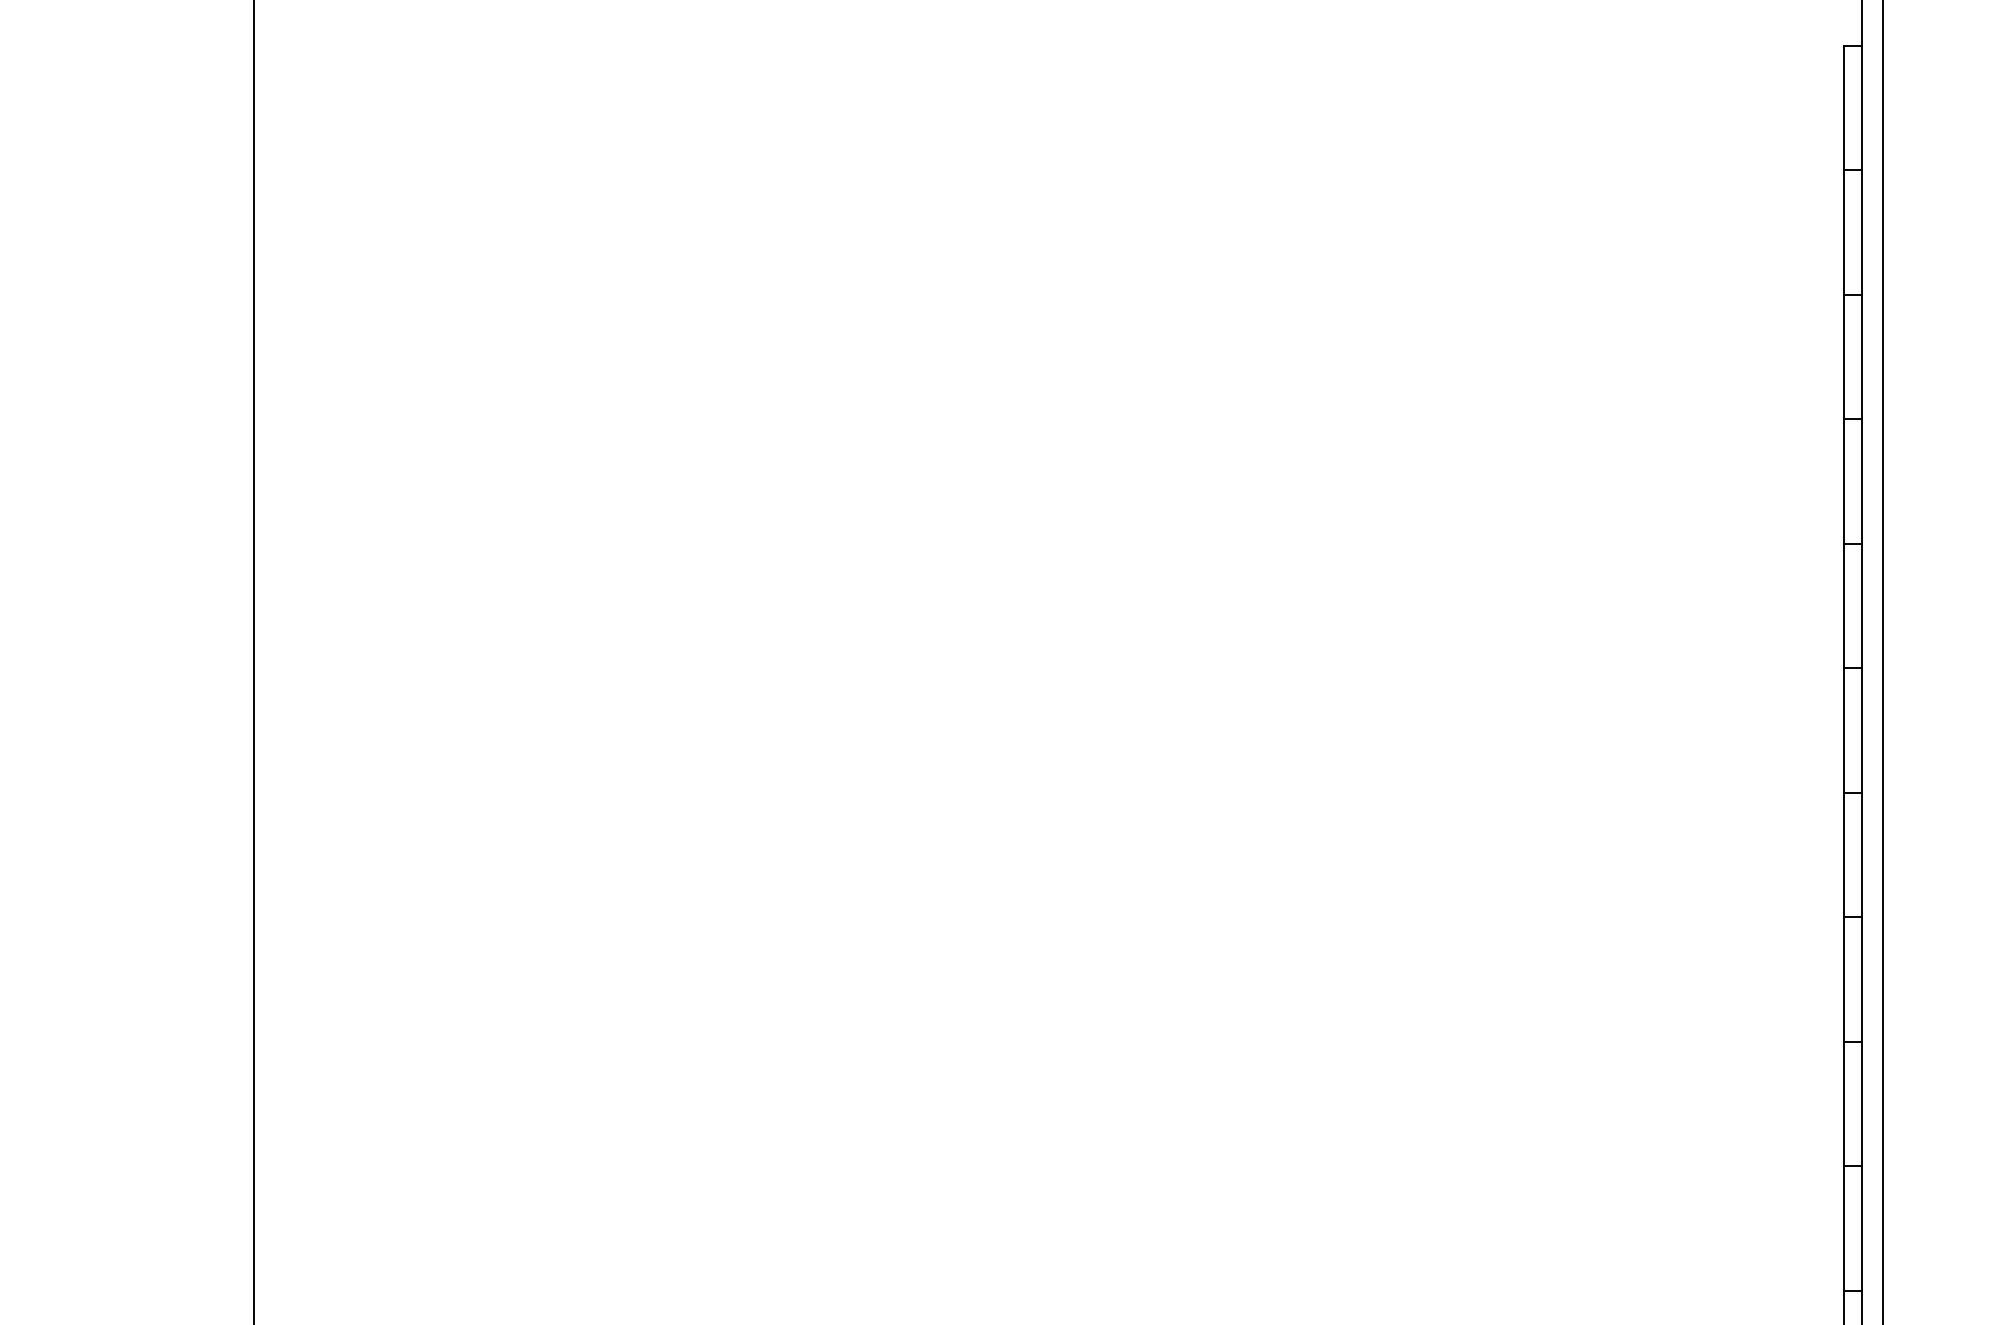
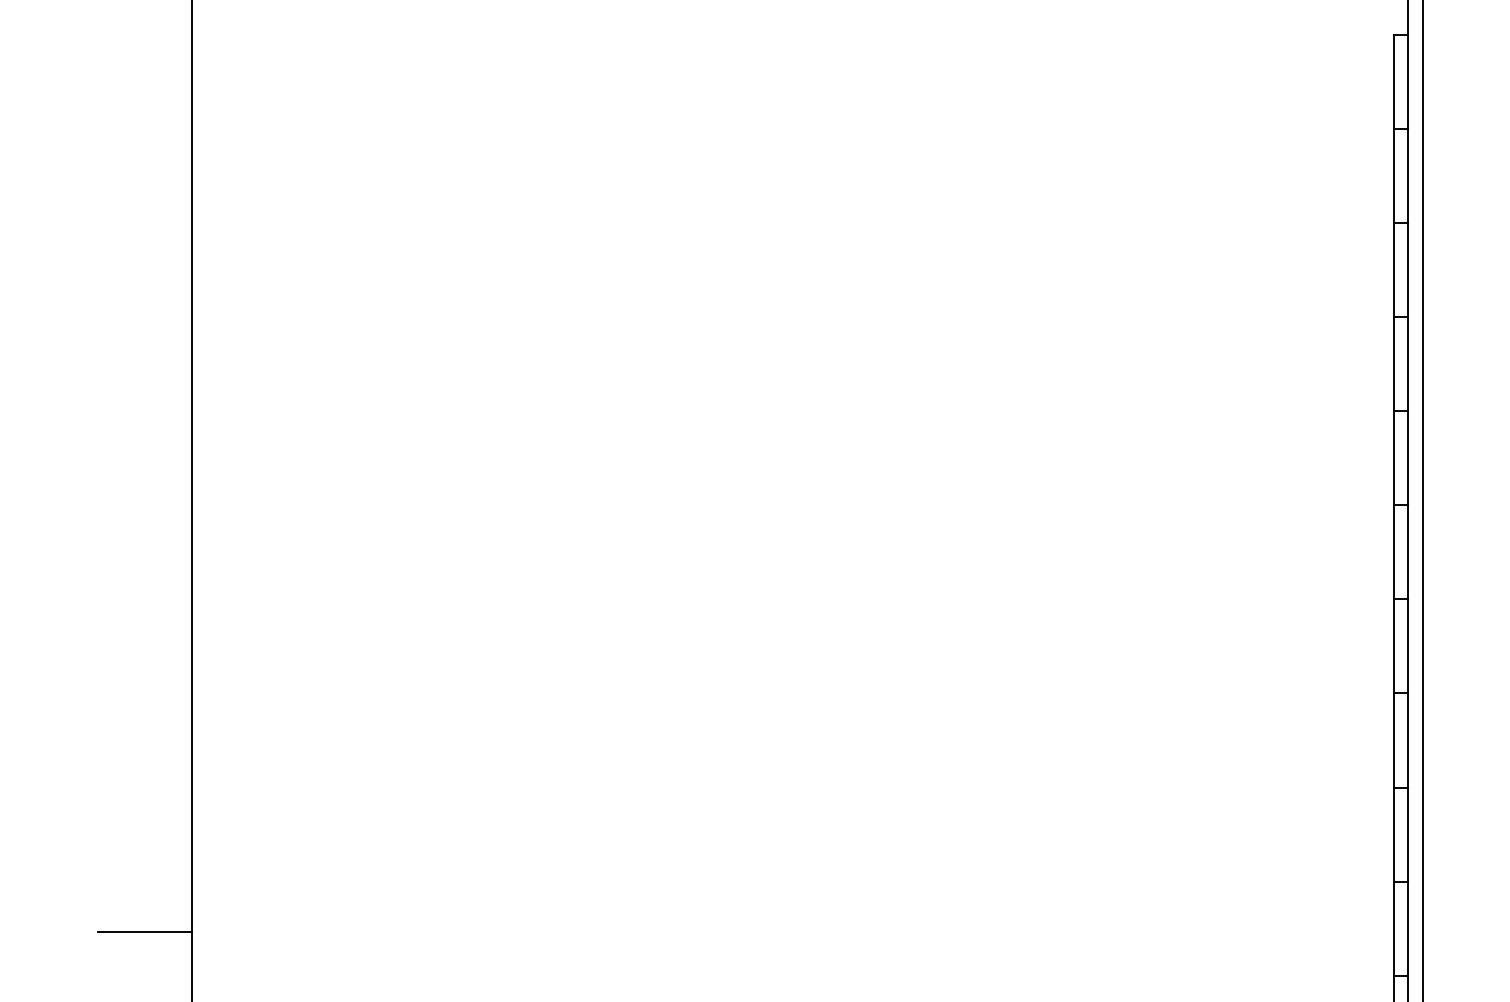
line: (192, 1233) -> (145, 932), added

